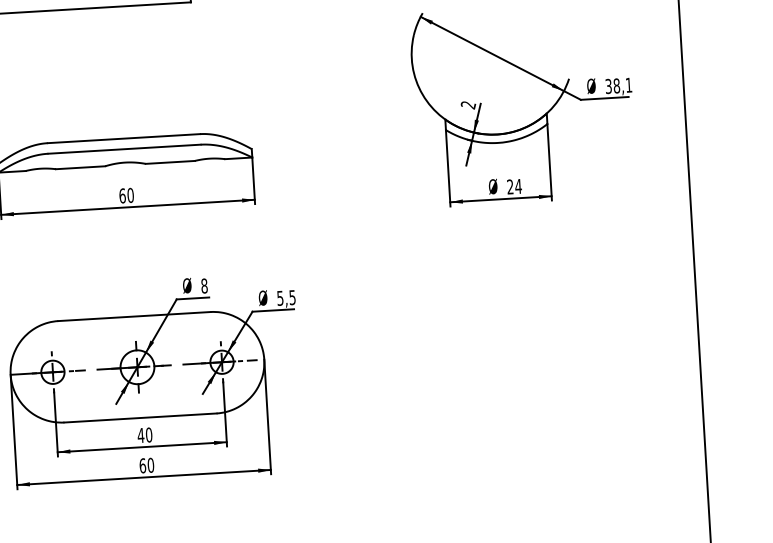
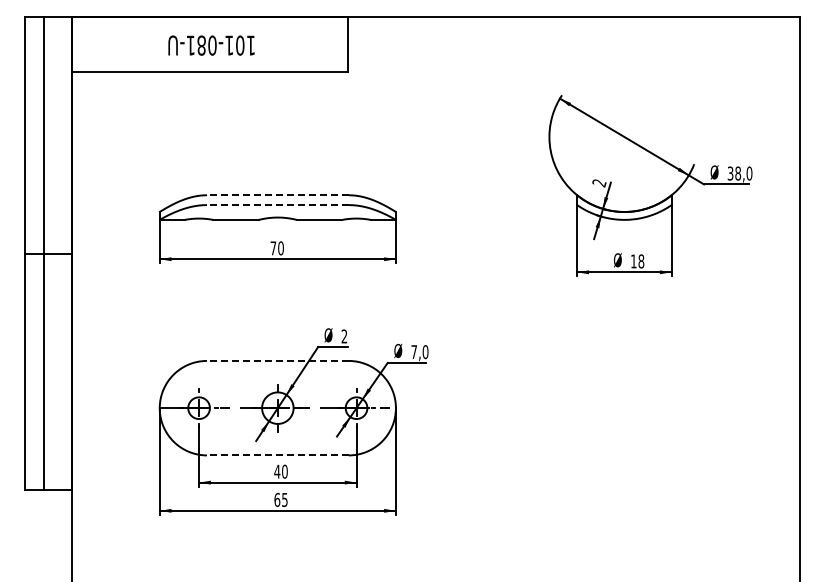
text: (628, 85) -> (749, 173), 38,1 -> 38,0
line: (123, 138) -> (277, 195), solid -> dashed
line: (124, 149) -> (277, 205), solid -> dashed
text: (514, 186) -> (637, 261), 24 -> 18
text: (122, 196) -> (273, 248), 60 -> 70
text: (204, 286) -> (344, 336), 8 -> 2
text: (286, 298) -> (419, 352), 5,5 -> 7,0
line: (134, 316) -> (277, 360), solid -> dashed
line: (140, 418) -> (277, 455), solid -> dashed
text: (150, 464) -> (284, 499), 60 -> 65

